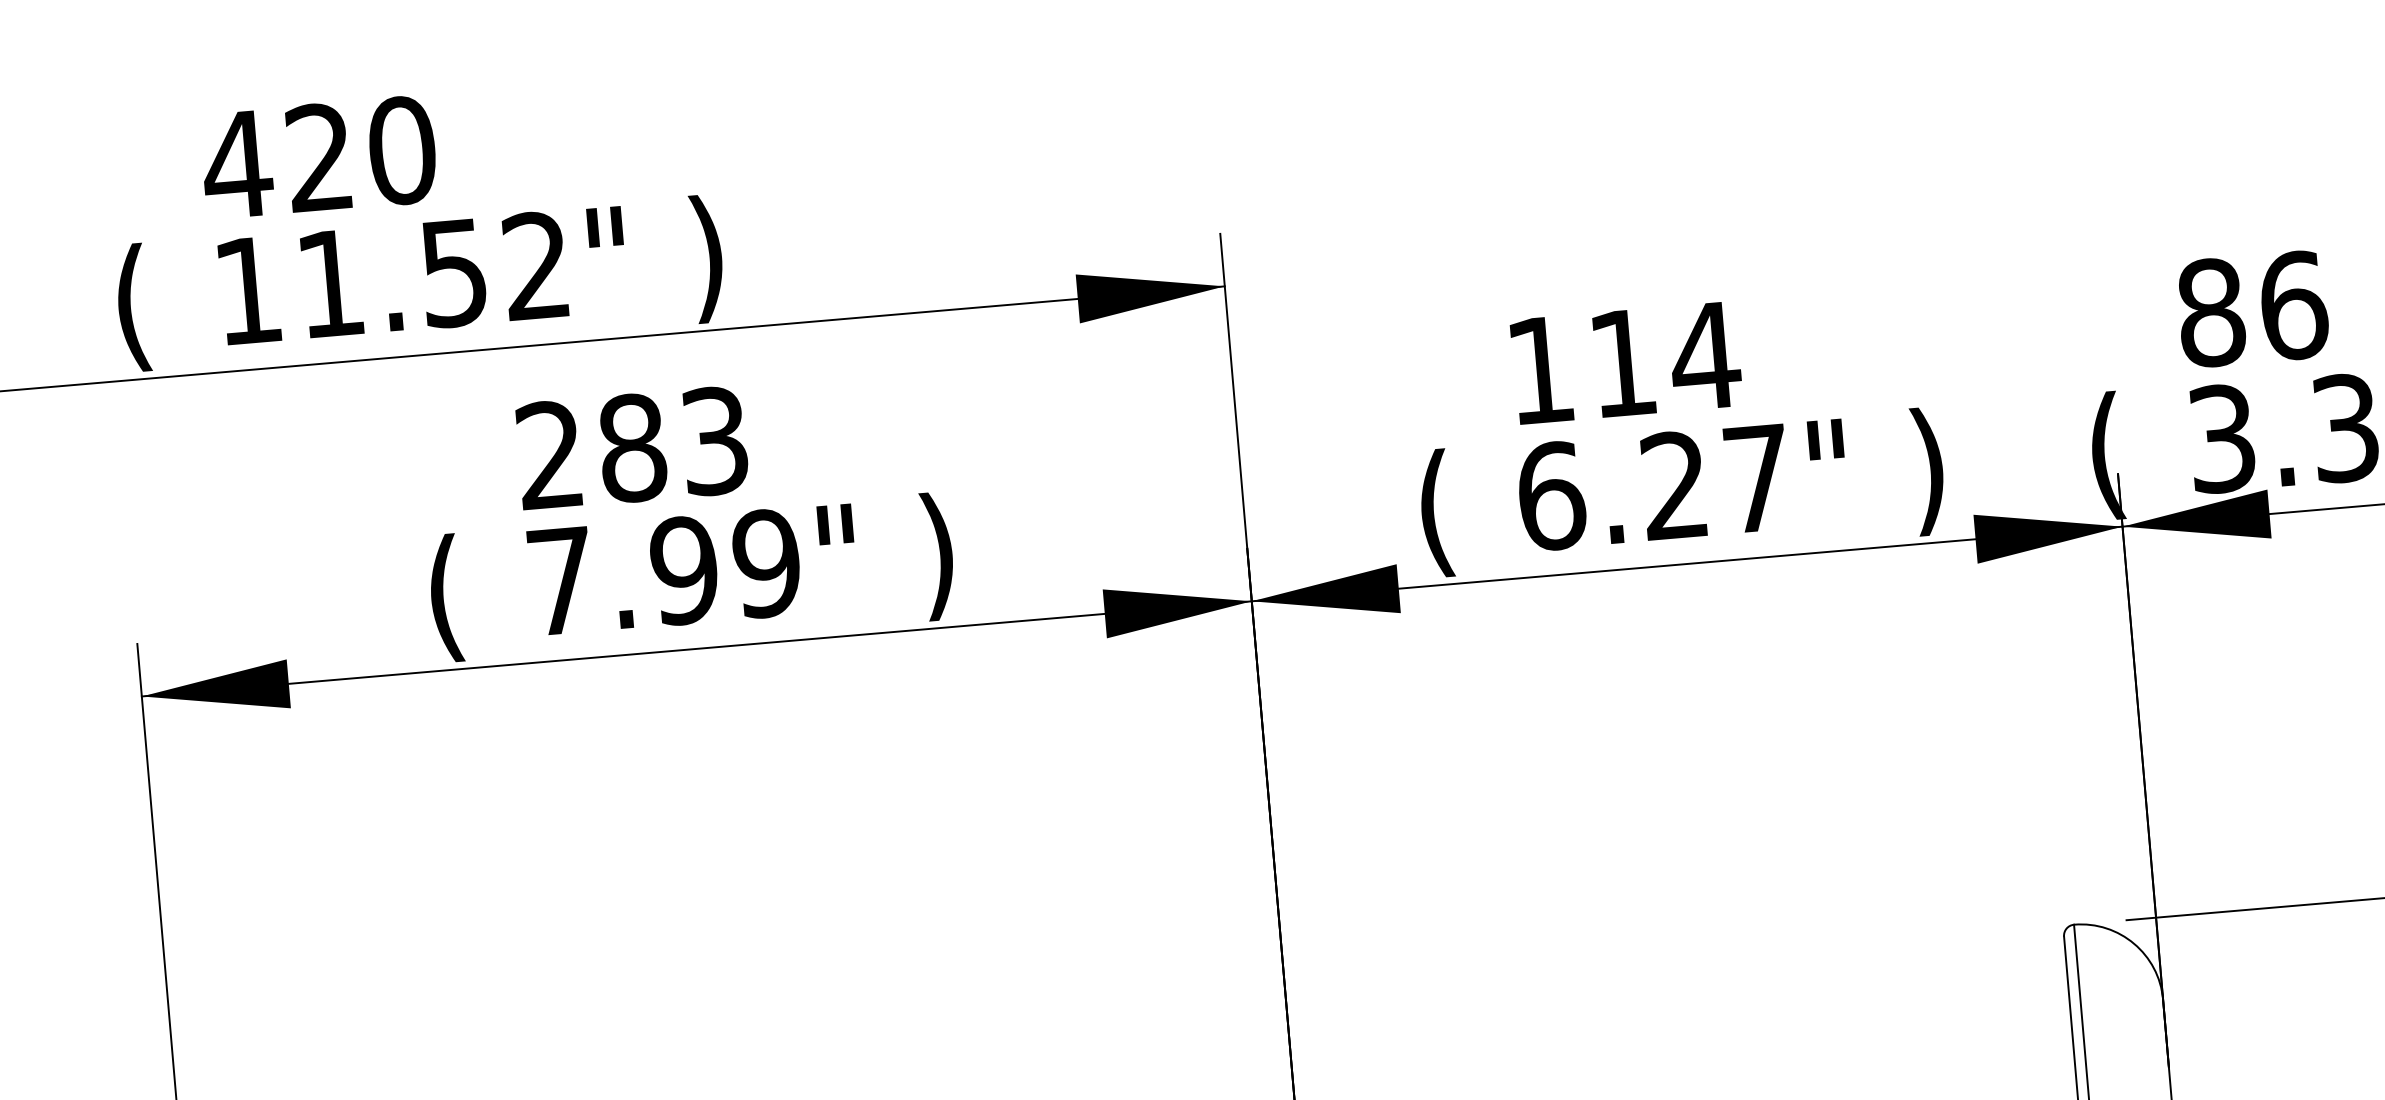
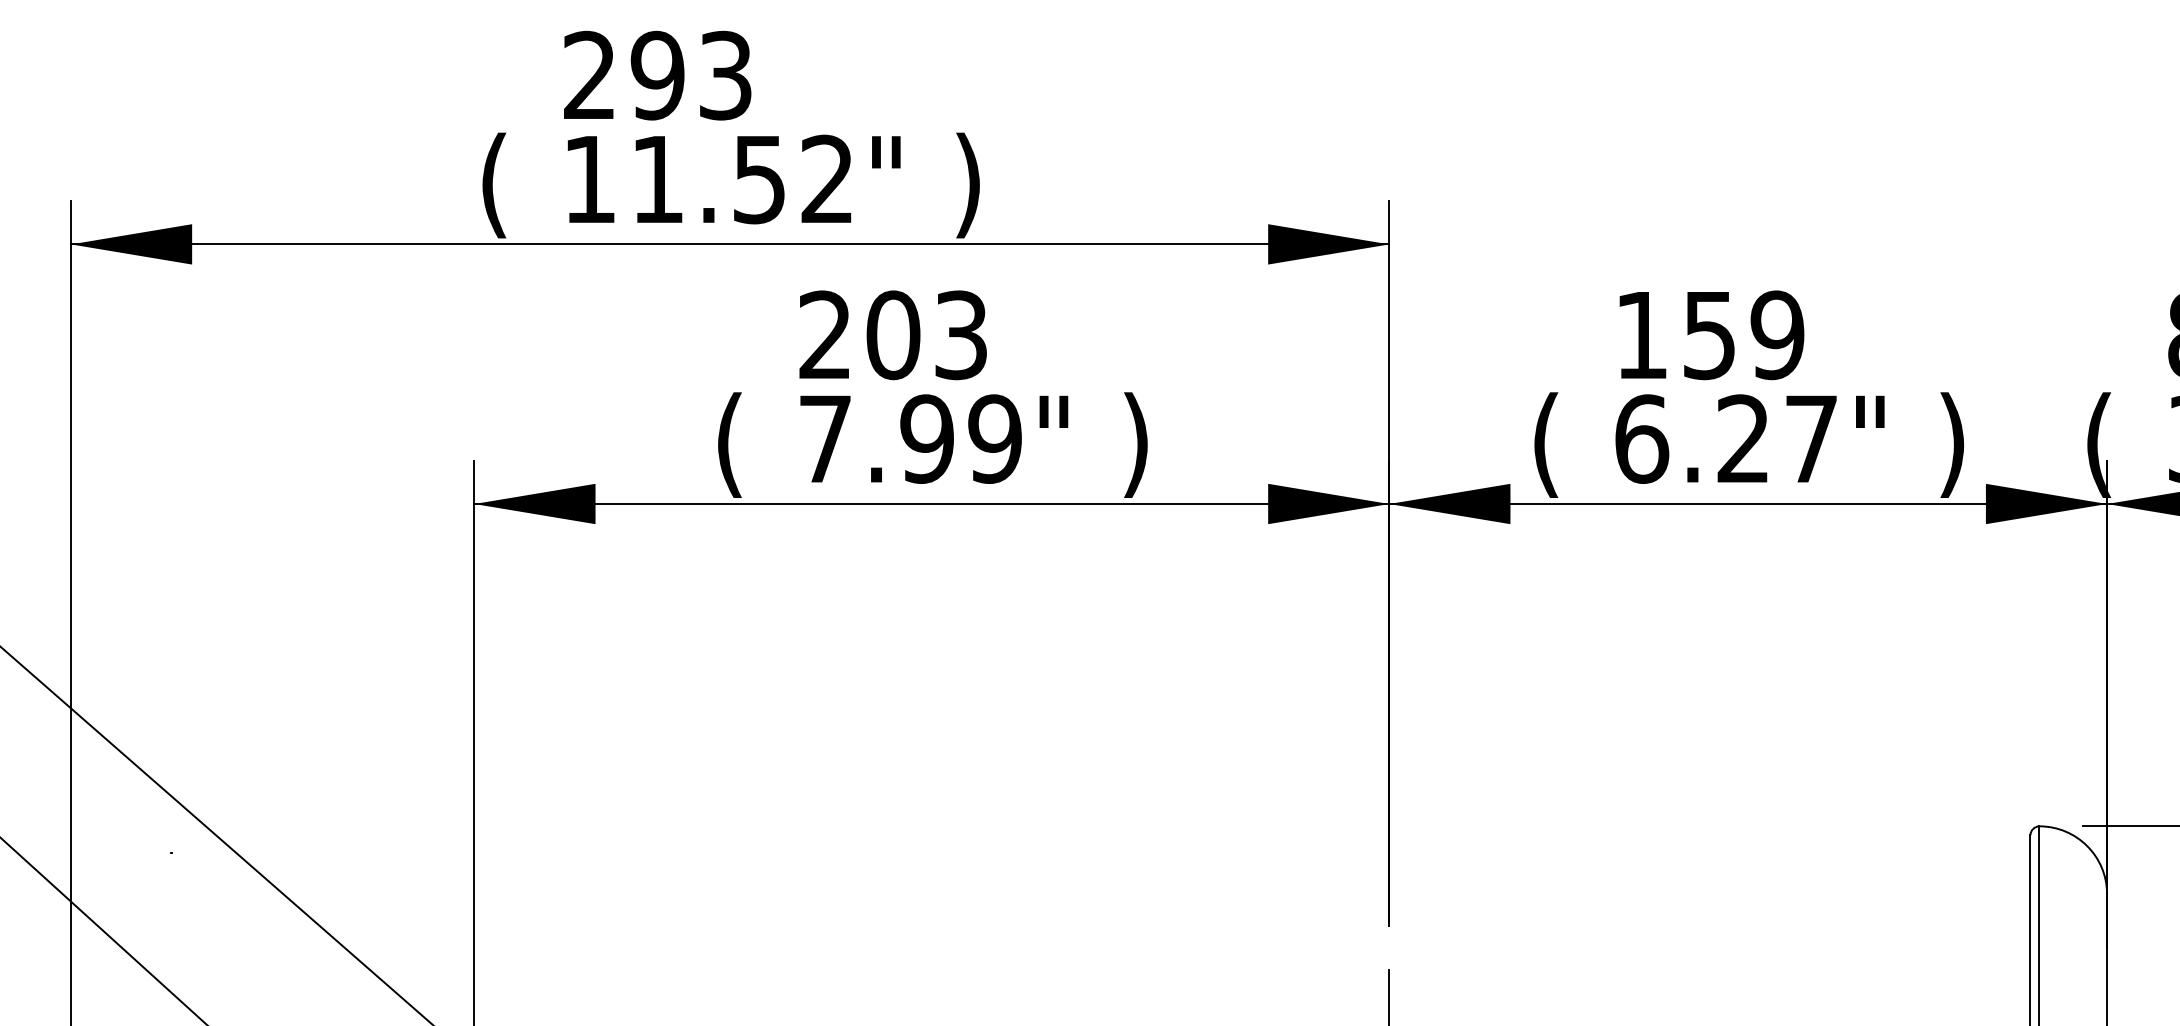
text: (318, 157) -> (656, 75), 420 -> 293
text: (1665, 359) -> (1744, 335), 114 -> 159
text: (632, 447) -> (893, 334), 283 -> 203

